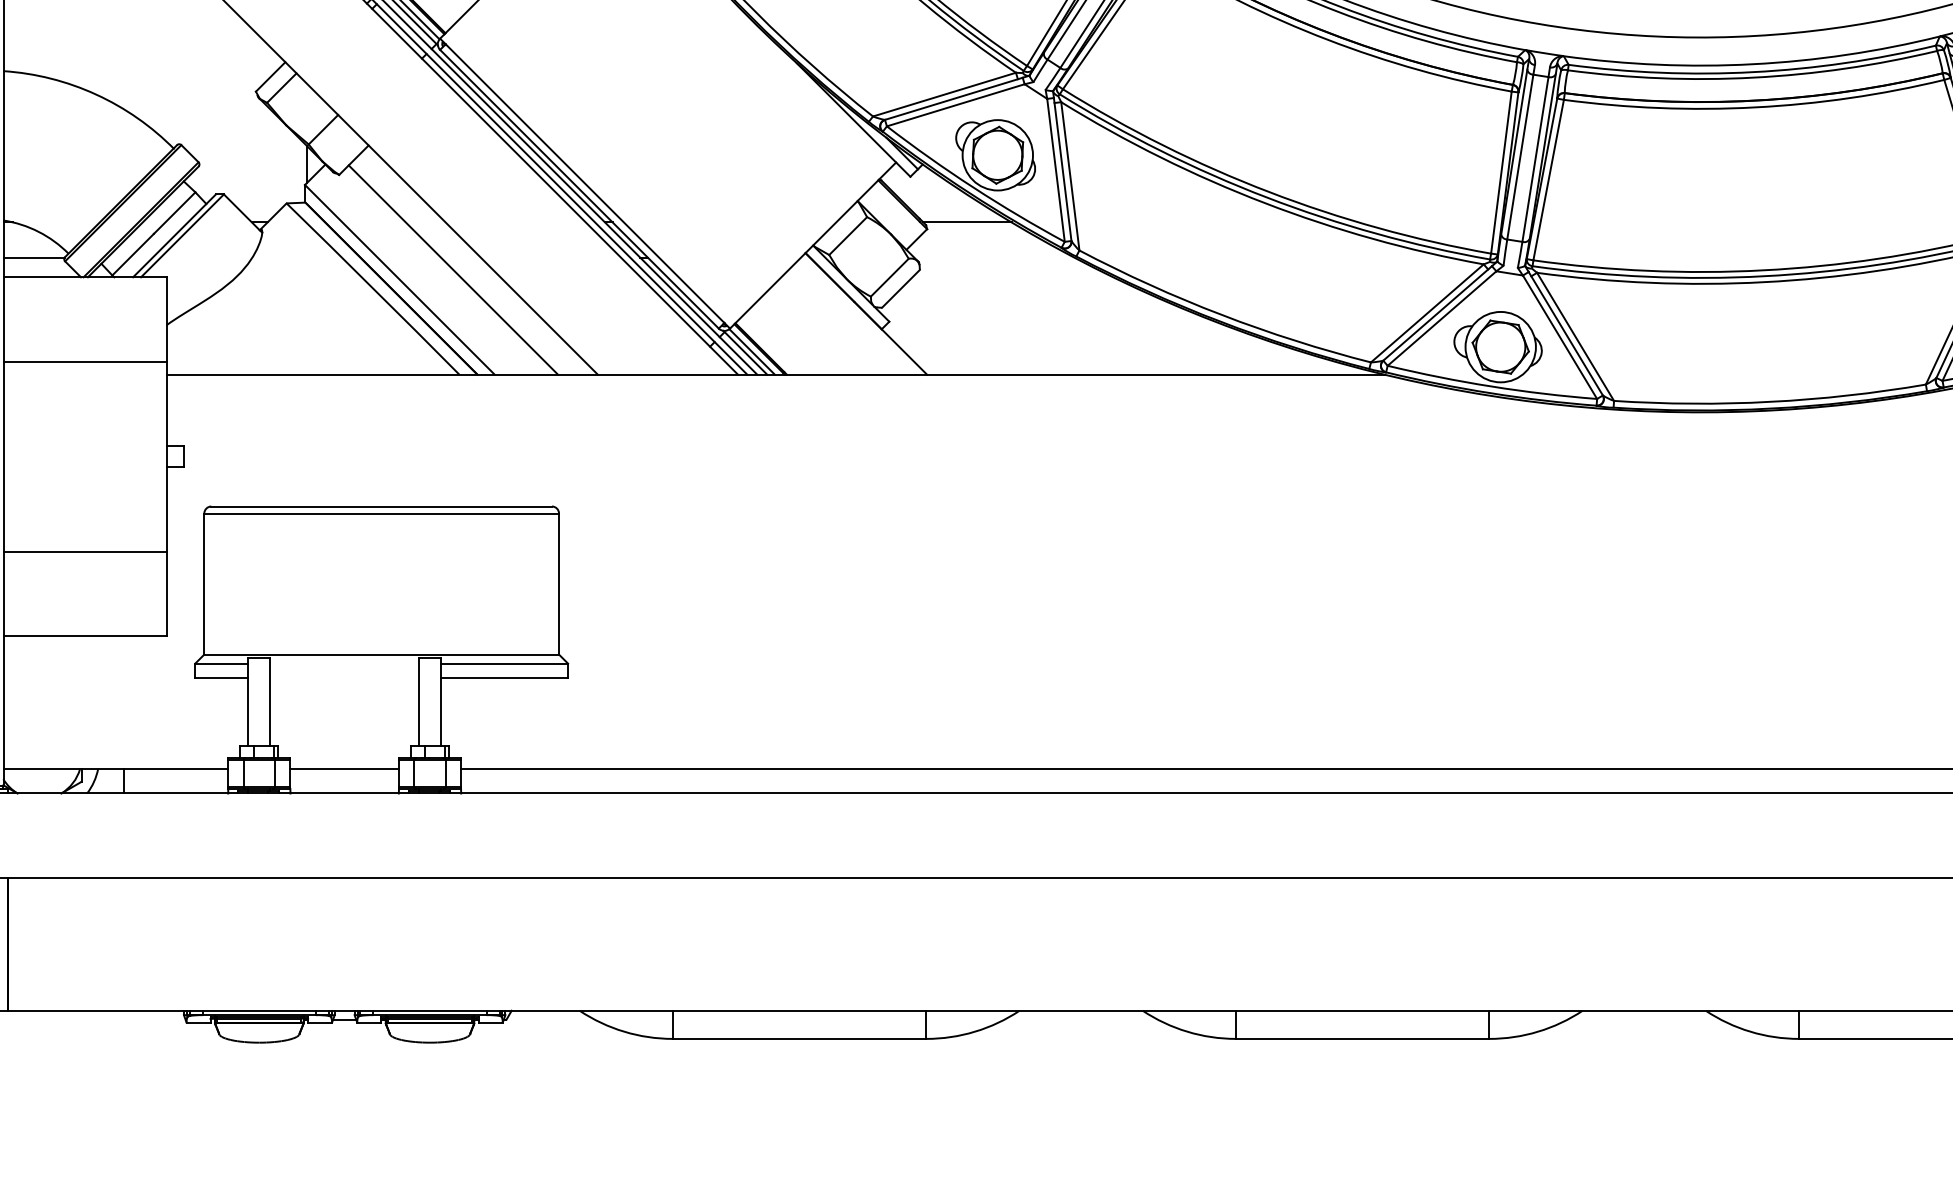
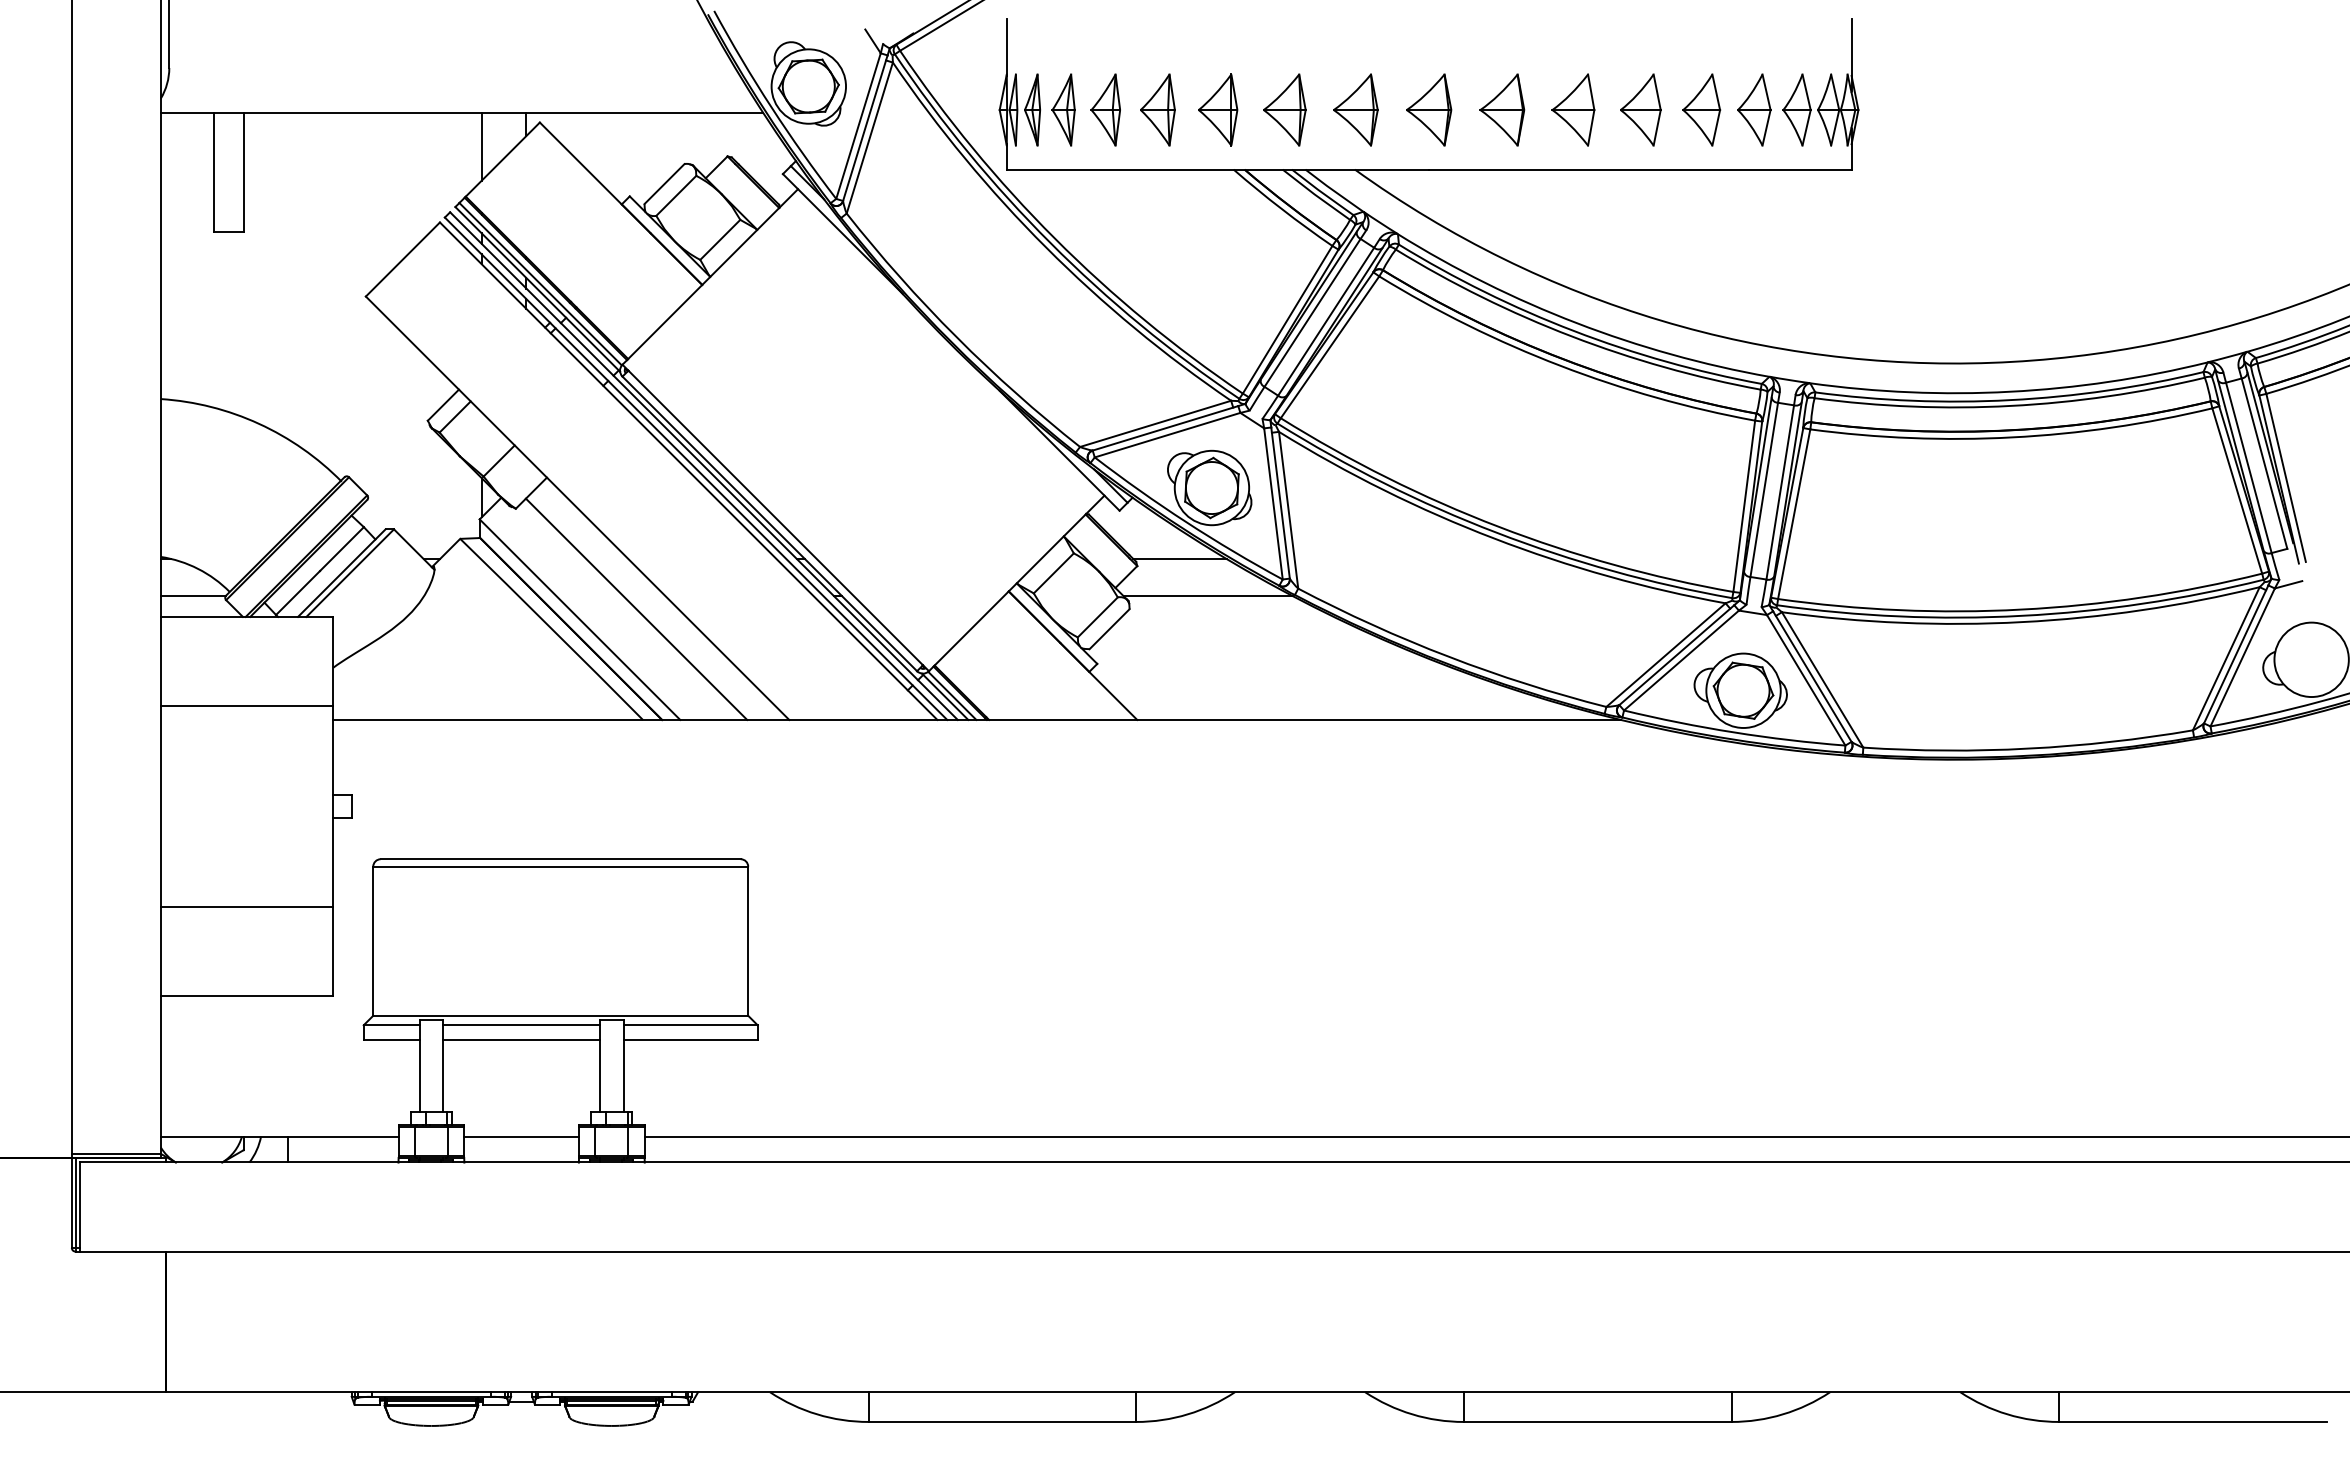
line: (994, 257) -> (1208, 596), added
line: (344, 663) -> (521, 1025), added
line: (344, 678) -> (521, 1040), added

